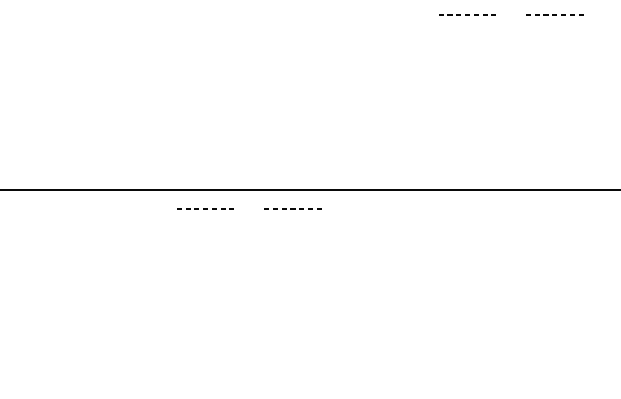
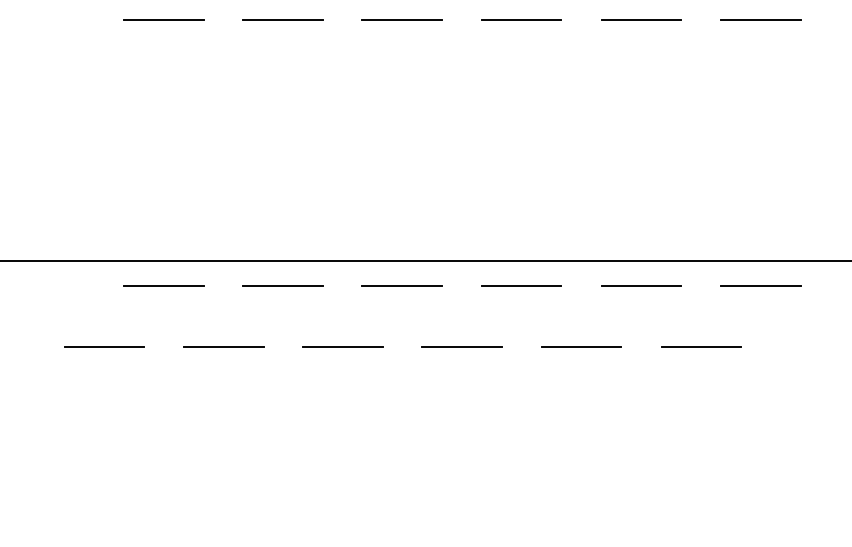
line: (119, 15) -> (163, 20), added
line: (205, 15) -> (282, 20), added
line: (292, 15) -> (401, 20), added
line: (380, 15) -> (521, 20), added
line: (467, 15) -> (641, 20), dashed -> solid
line: (555, 15) -> (761, 20), dashed -> solid
line: (119, 208) -> (163, 286), added
line: (206, 208) -> (283, 286), dashed -> solid
line: (293, 208) -> (402, 286), dashed -> solid
line: (380, 208) -> (521, 286), added
line: (467, 208) -> (641, 286), added
line: (554, 208) -> (760, 286), added
line: (75, 253) -> (103, 347), added
line: (162, 253) -> (223, 347), added
line: (249, 253) -> (342, 347), added
line: (336, 253) -> (461, 347), added
line: (423, 253) -> (581, 347), added
line: (510, 253) -> (700, 347), added

